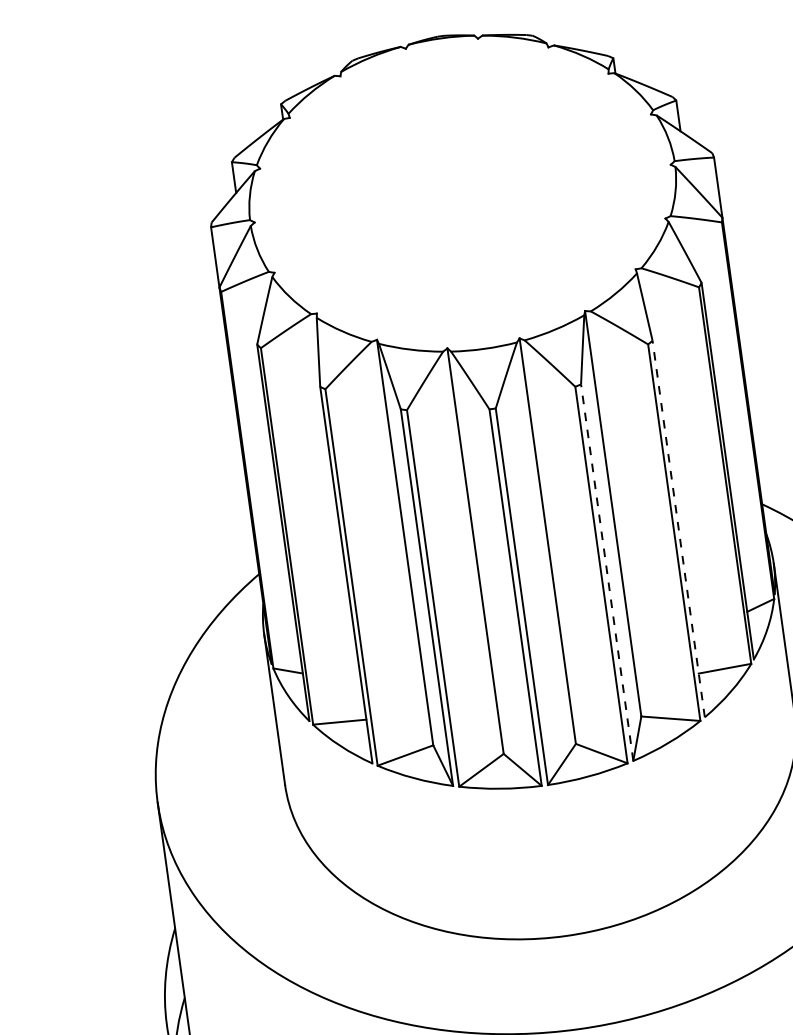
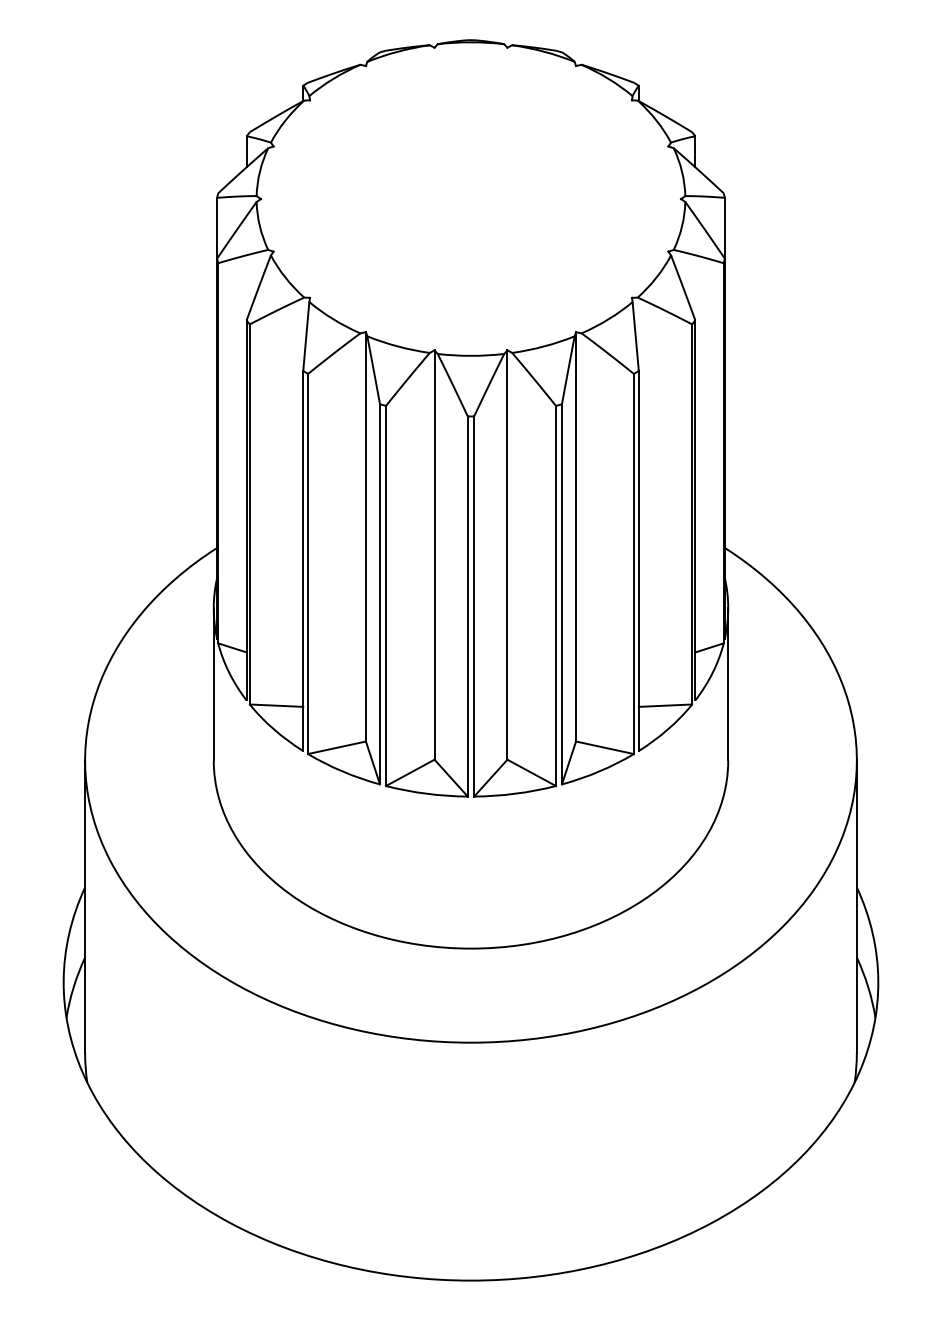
line: (678, 528) -> (638, 560), dashed -> solid
line: (606, 571) -> (561, 593), dashed -> solid

